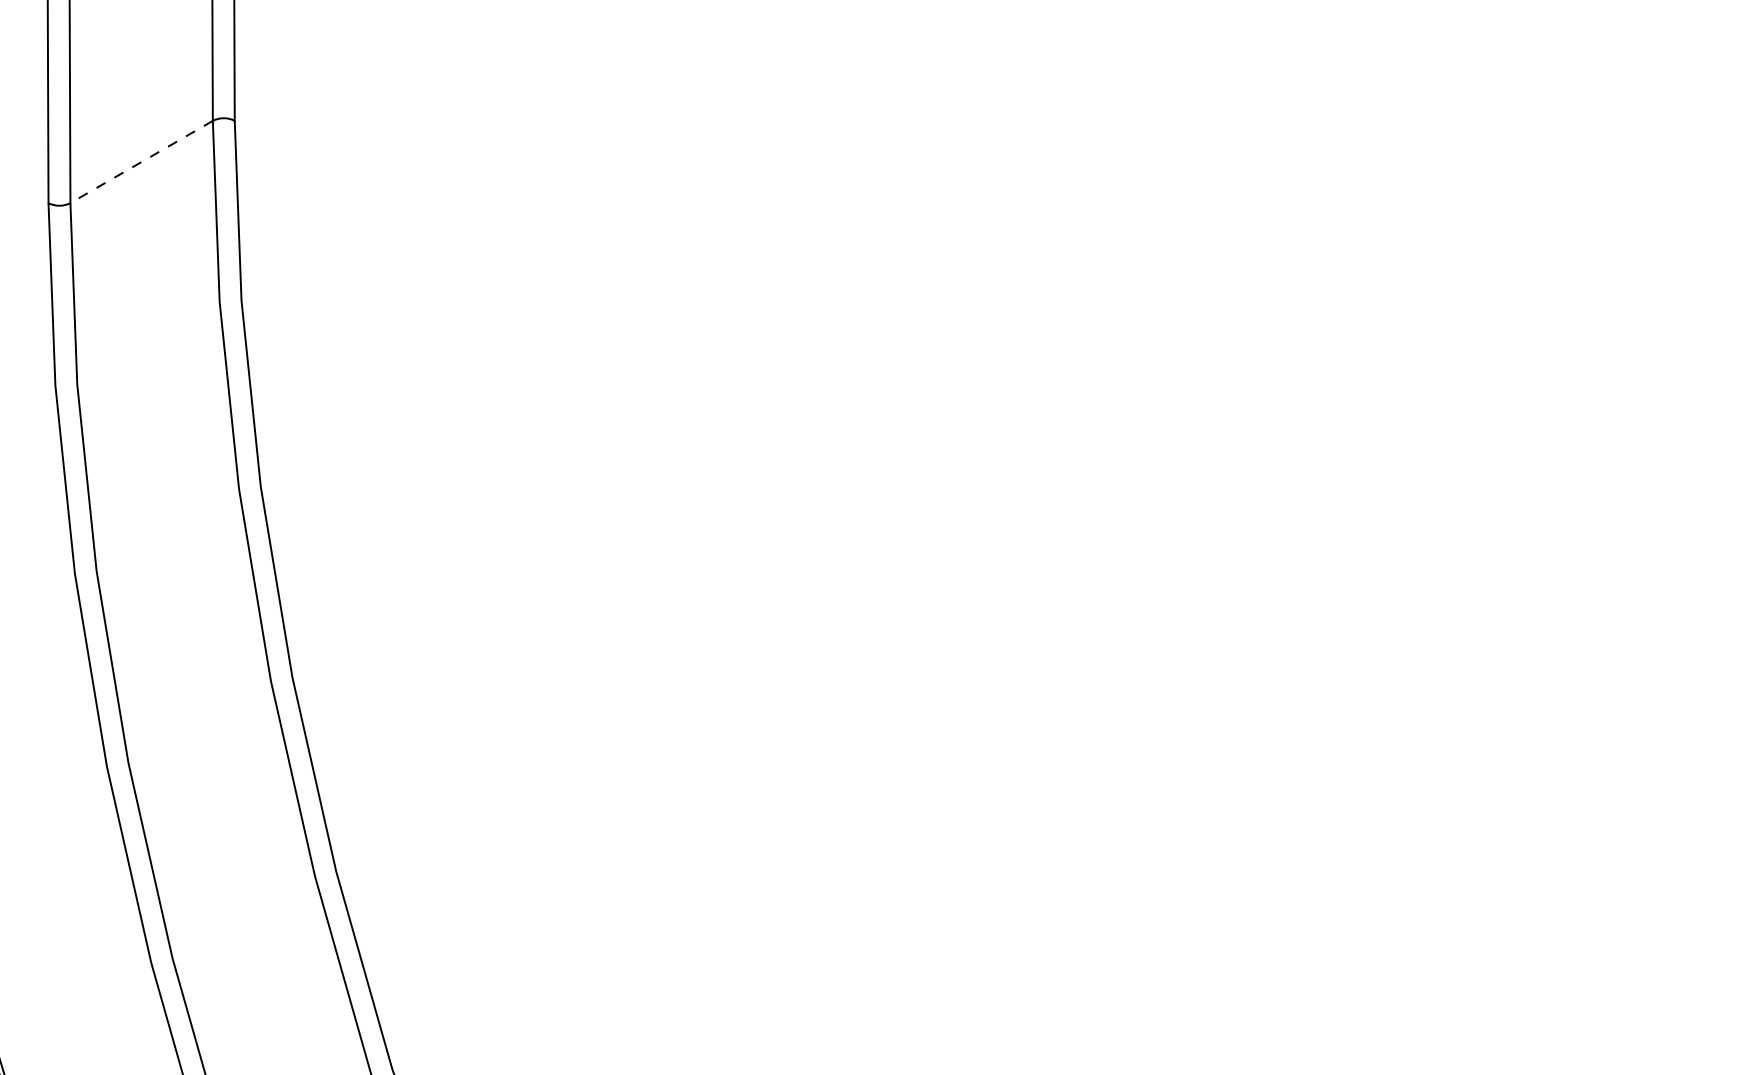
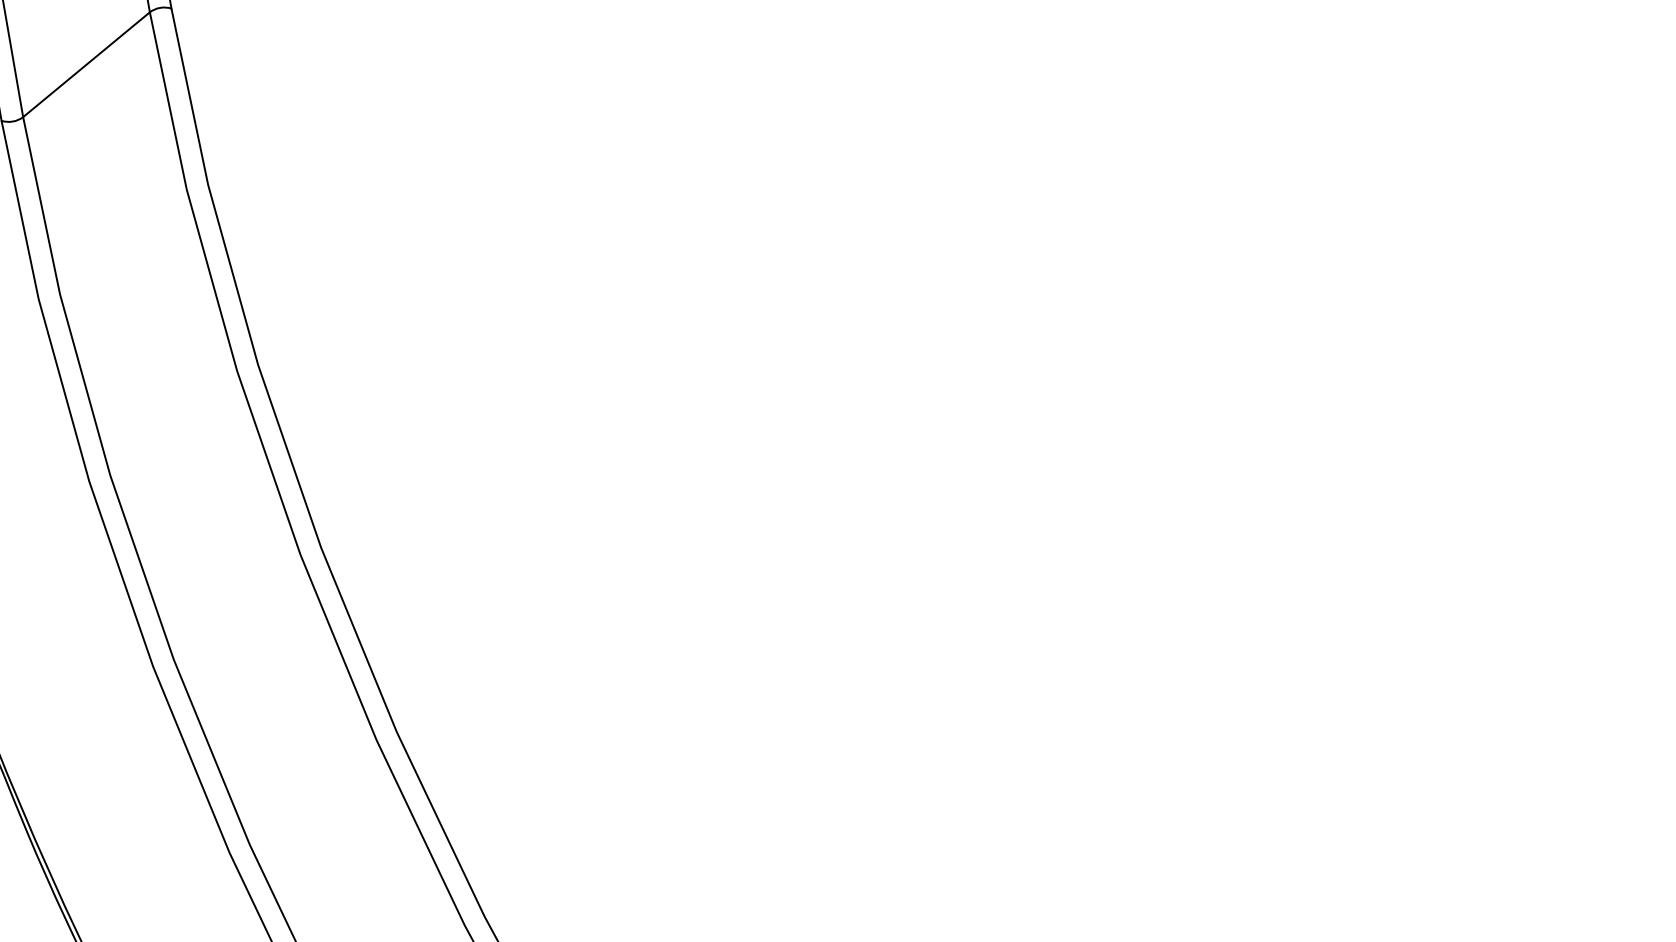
line: (141, 162) -> (86, 65), dashed -> solid

